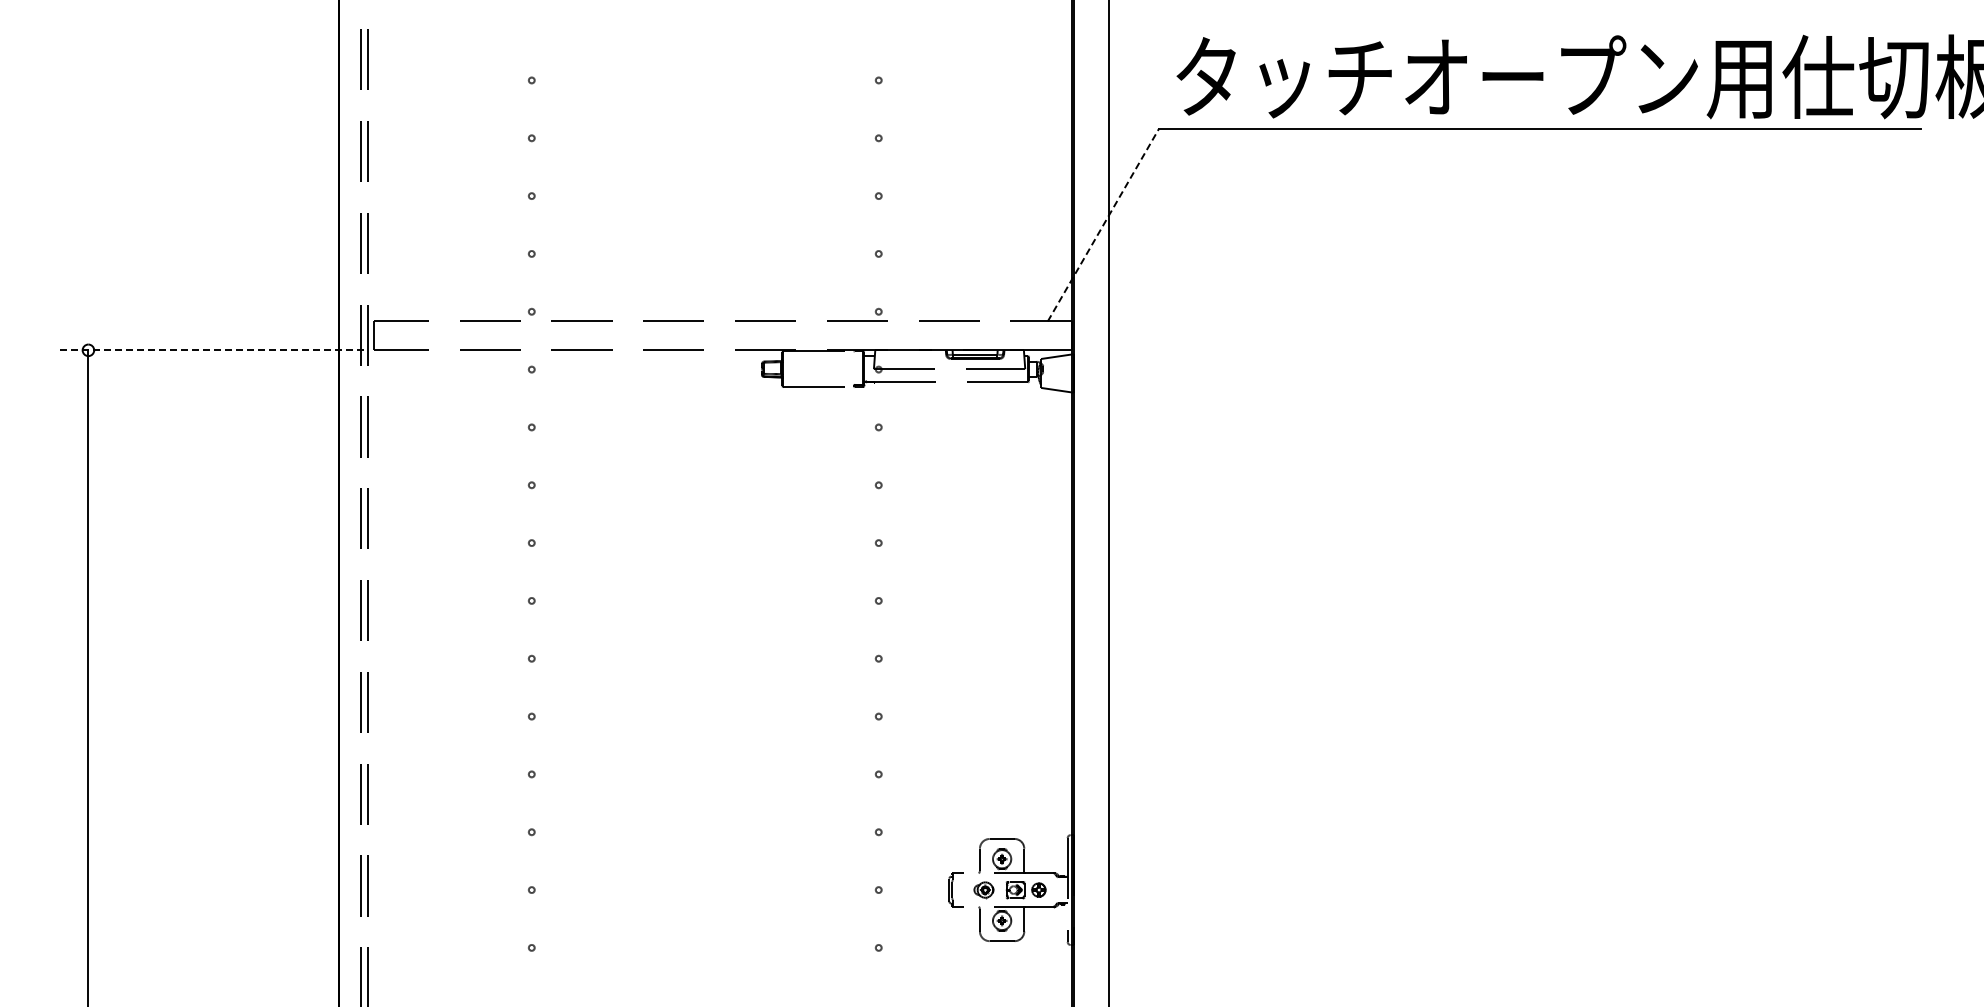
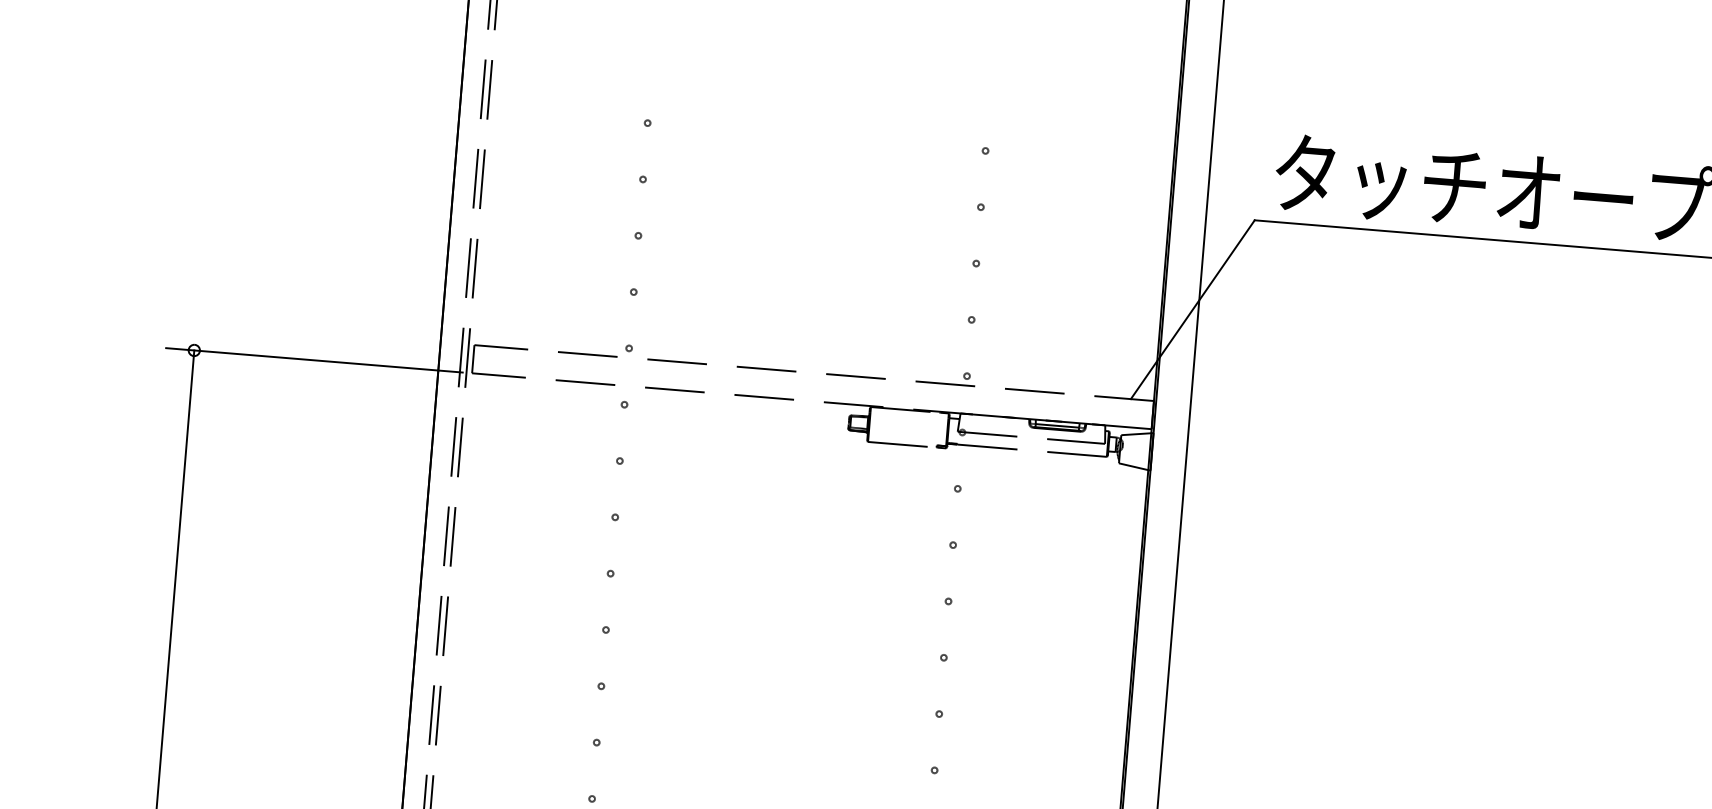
line: (1103, 224) -> (1192, 309), dashed -> solid
line: (211, 350) -> (314, 360), dashed -> solid

